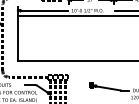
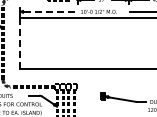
line: (44, 10) -> (50, 11), solid -> dashed
line: (18, 38) -> (20, 43), solid -> dashed

